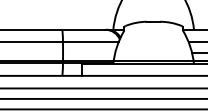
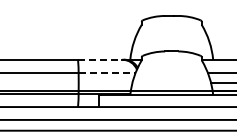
line: (84, 29) -> (100, 59), solid -> dashed
line: (91, 42) -> (107, 72), solid -> dashed

